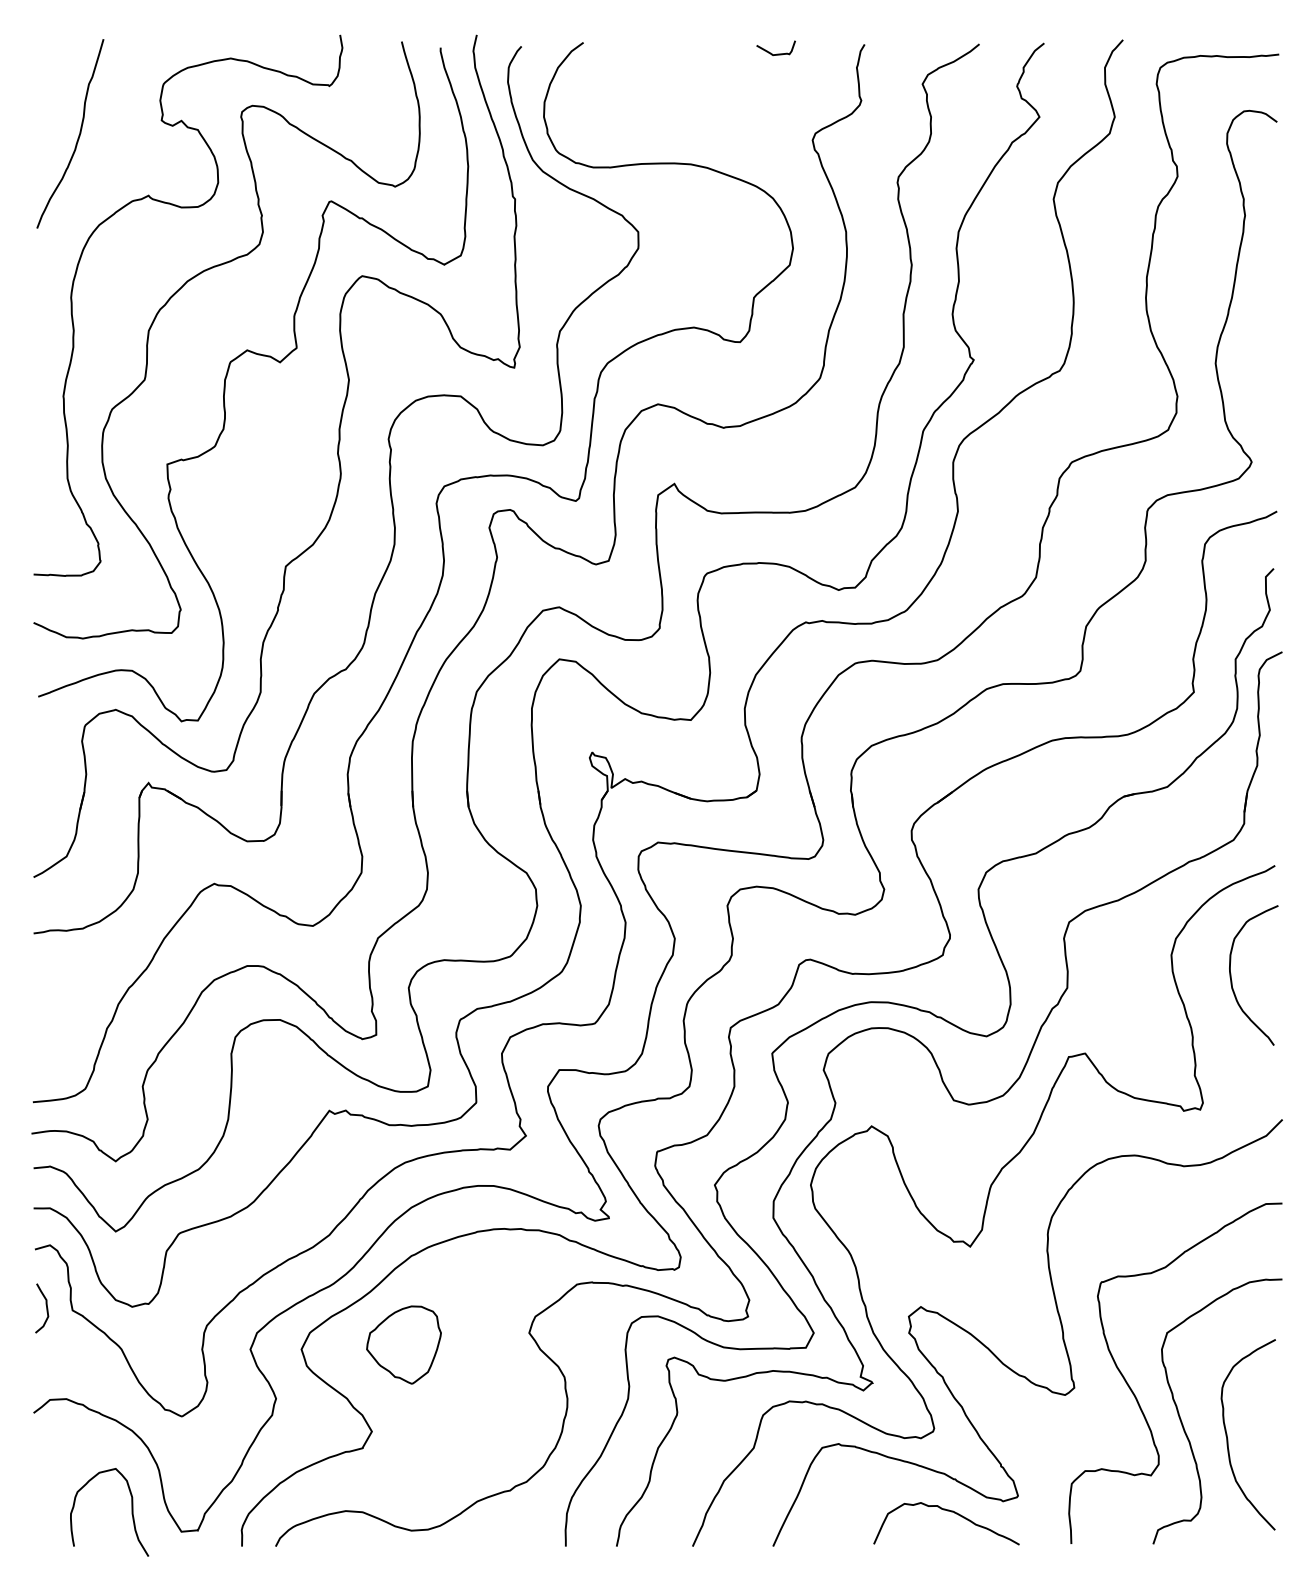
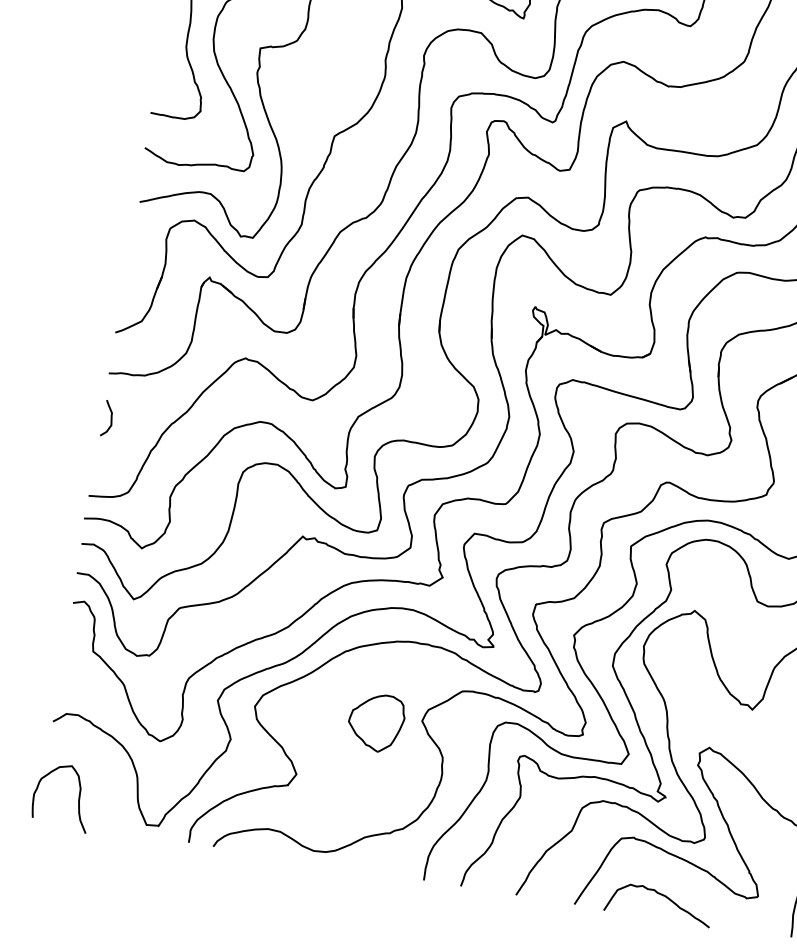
curve: (46, 1308) -> (111, 419), moved
part: (403, 1344) -> (375, 722), moved
curve: (947, 1511) -> (661, 895), moved
curve: (131, 1512) -> (78, 799), moved

